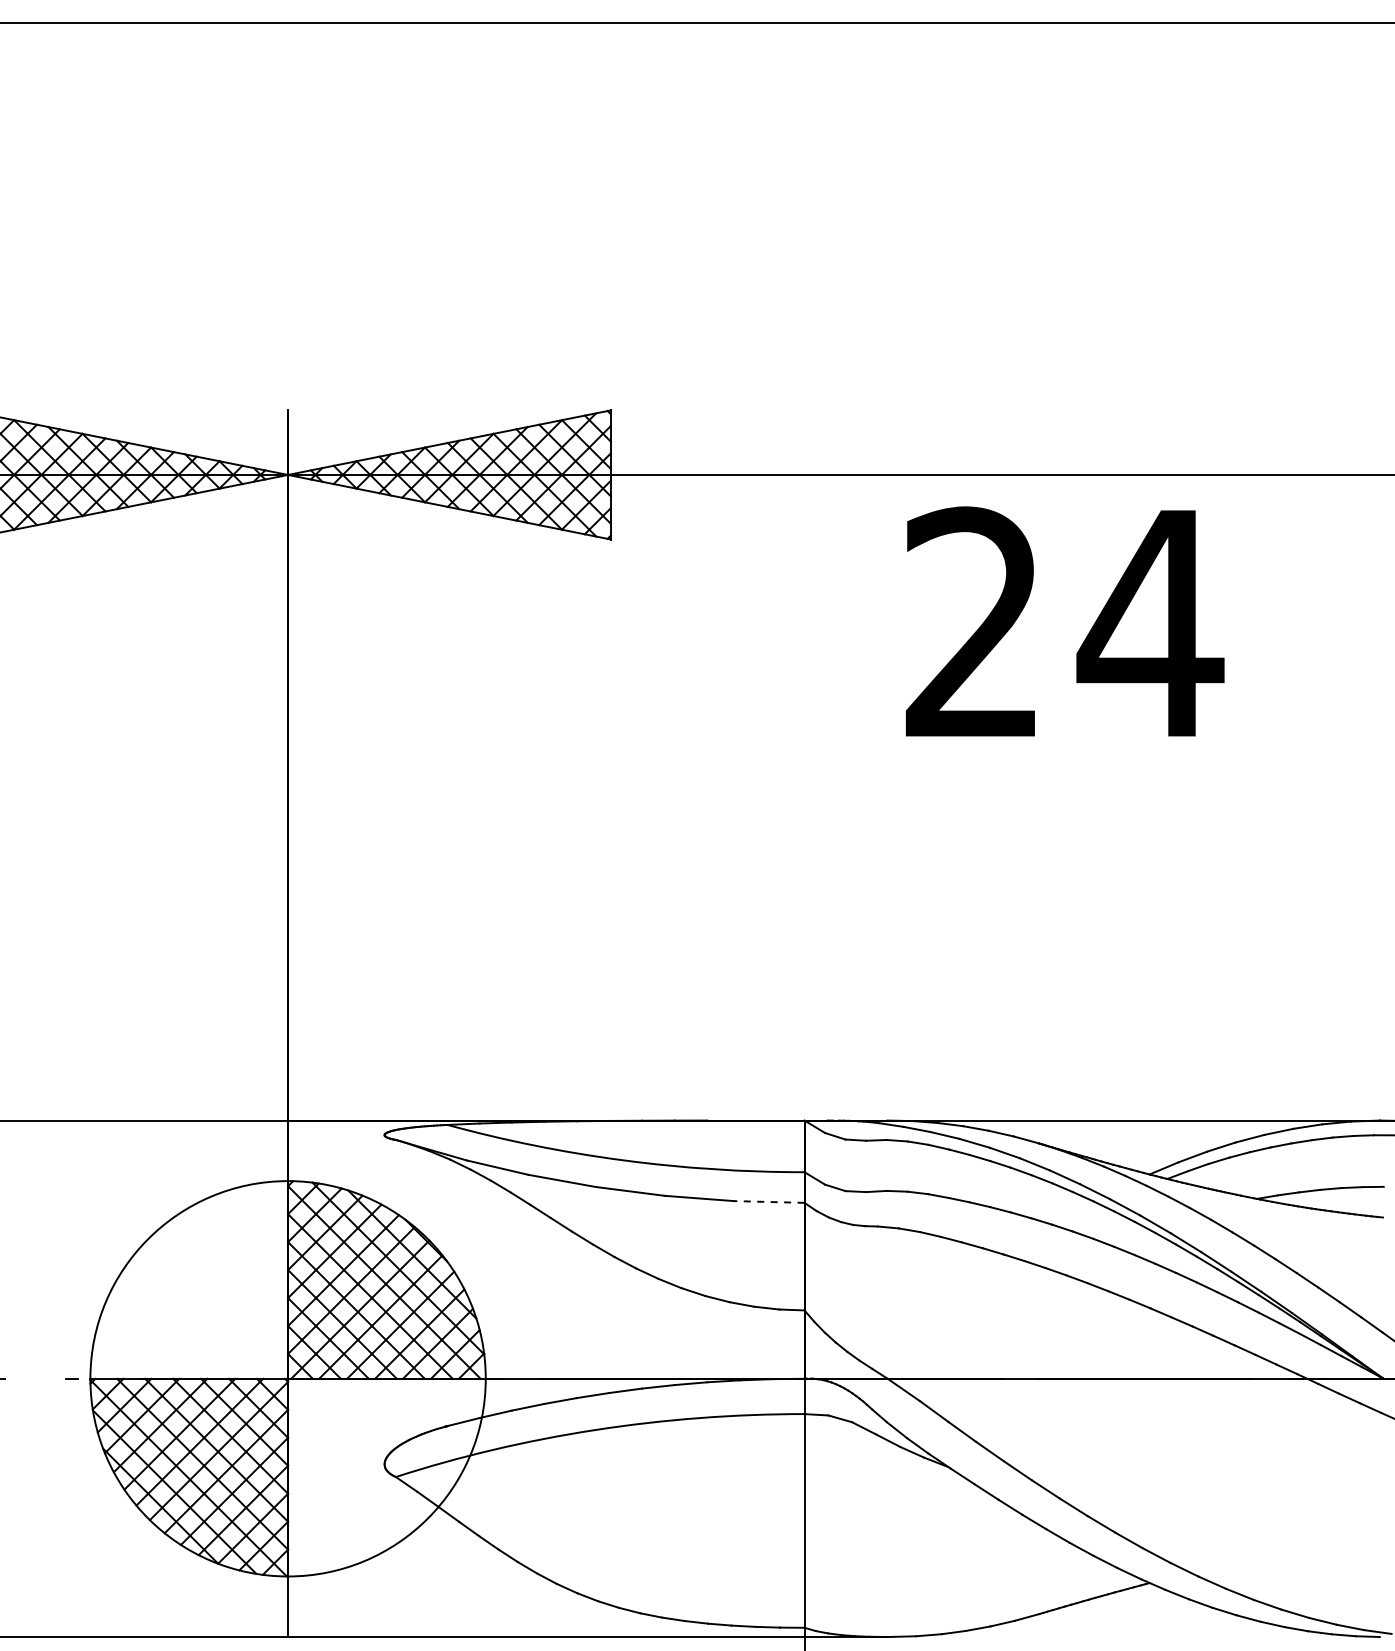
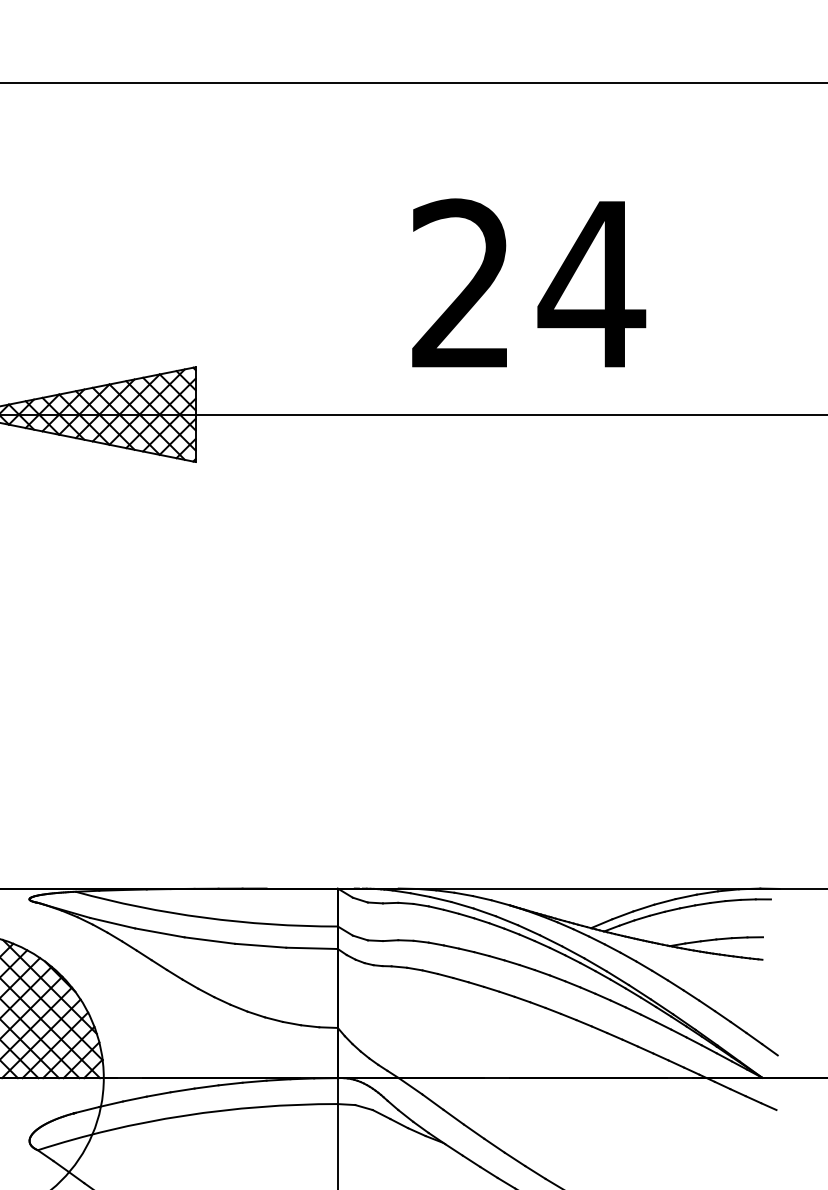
text: (1064, 621) -> (528, 282), moved
line: (768, 1201) -> (311, 947), dashed -> solid

